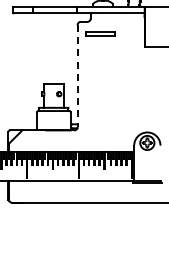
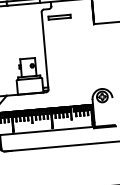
line: (77, 76) -> (45, 51), dashed -> solid

